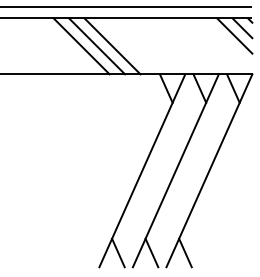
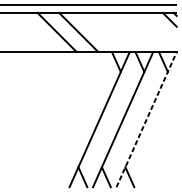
line: (234, 35) -> (164, 24), removed
line: (97, 46) -> (68, 32), removed
line: (209, 170) -> (146, 119), solid -> dashed

